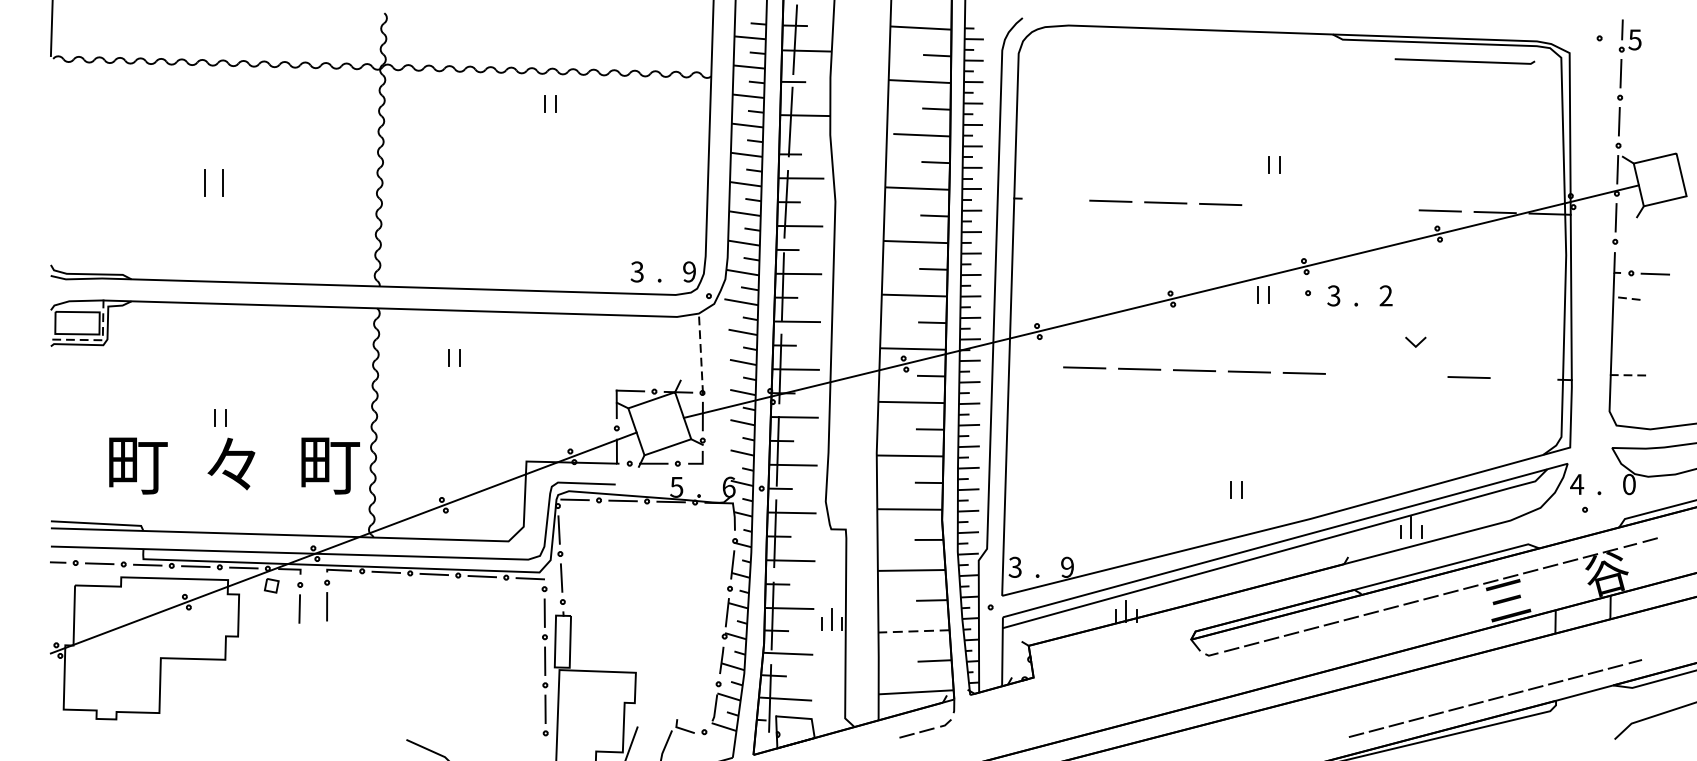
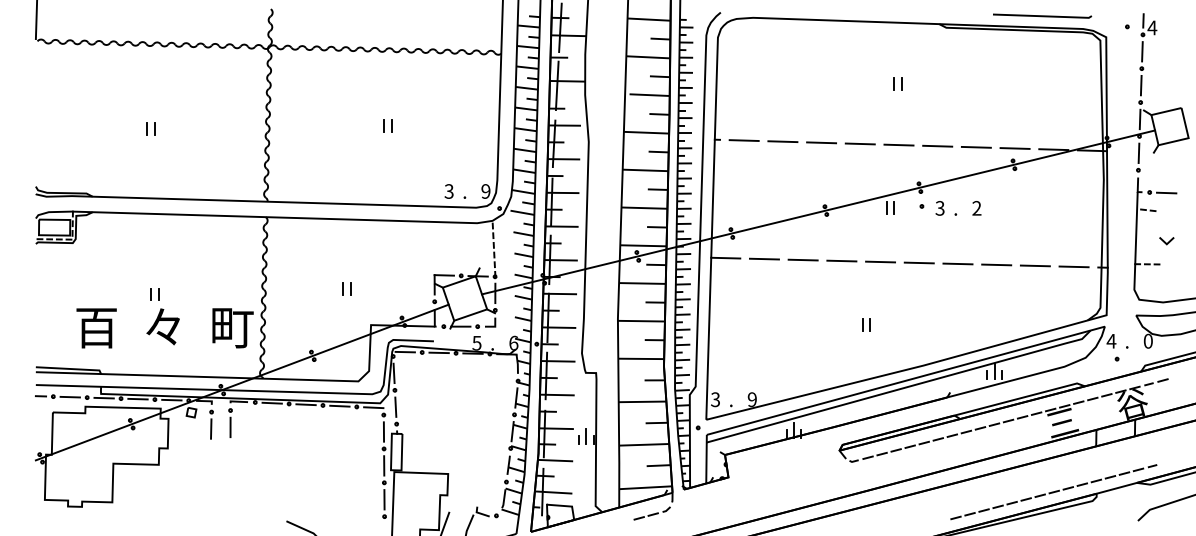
text: (1635, 39) -> (1152, 27), 5 -> 4
line: (1465, 60) -> (1042, 15), moved
part: (549, 103) -> (387, 125), moved
part: (1273, 164) -> (897, 83), moved
part: (213, 182) -> (150, 128), size x0.62
line: (1054, 199) -> (743, 140), added
line: (1274, 205) -> (898, 144), added
line: (1330, 206) -> (937, 145), added
line: (1384, 208) -> (975, 146), added
line: (1413, 342) -> (1165, 241), moved
part: (453, 357) -> (346, 288), moved
line: (1029, 365) -> (725, 257), added
line: (1358, 374) -> (957, 263), added
line: (1413, 375) -> (996, 264), added
line: (1523, 378) -> (1073, 266), added
text: (138, 466) -> (97, 328), 町 -> 百
part: (1236, 489) -> (866, 324), moved
line: (913, 630) -> (643, 444), dashed -> solid

